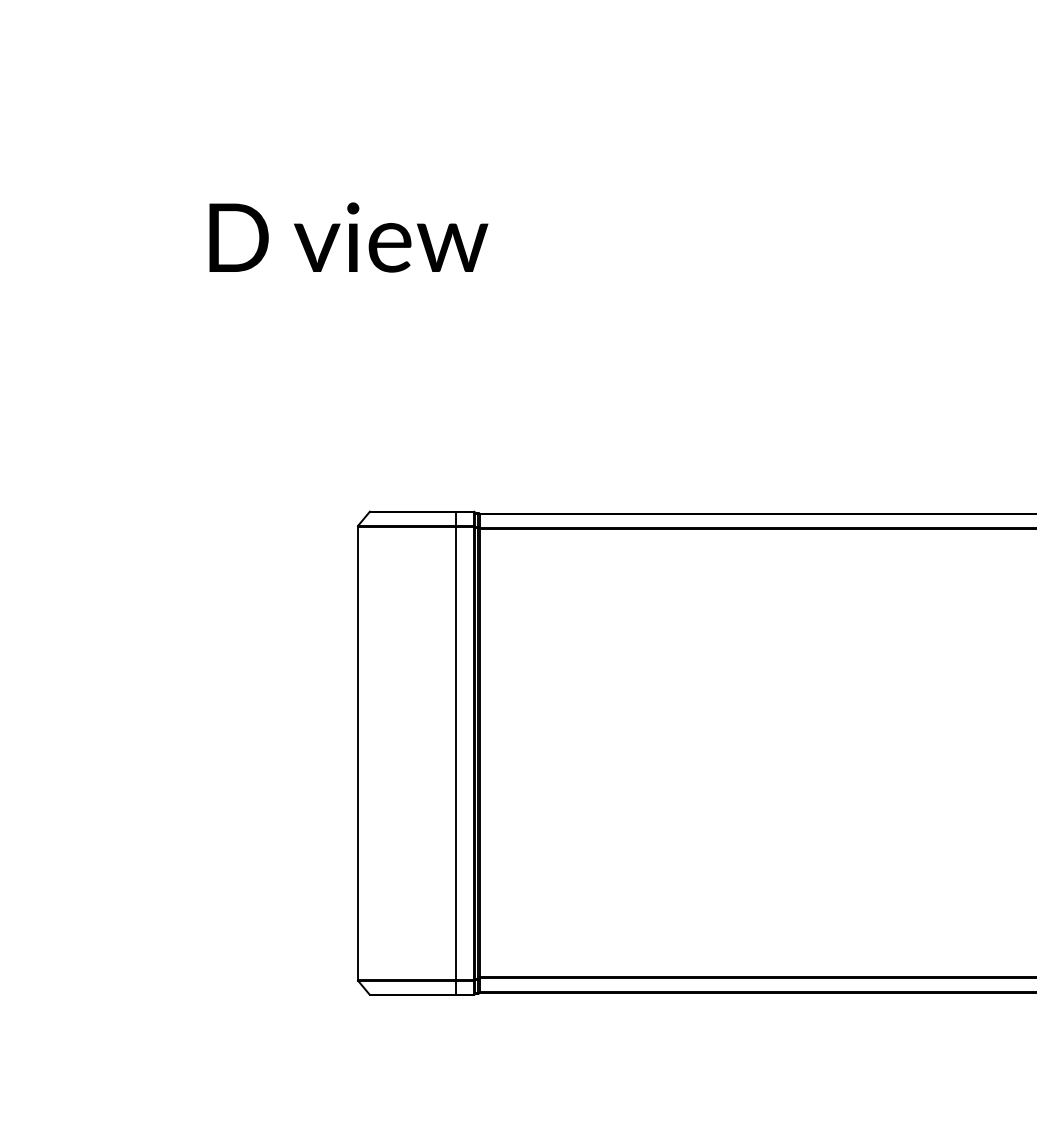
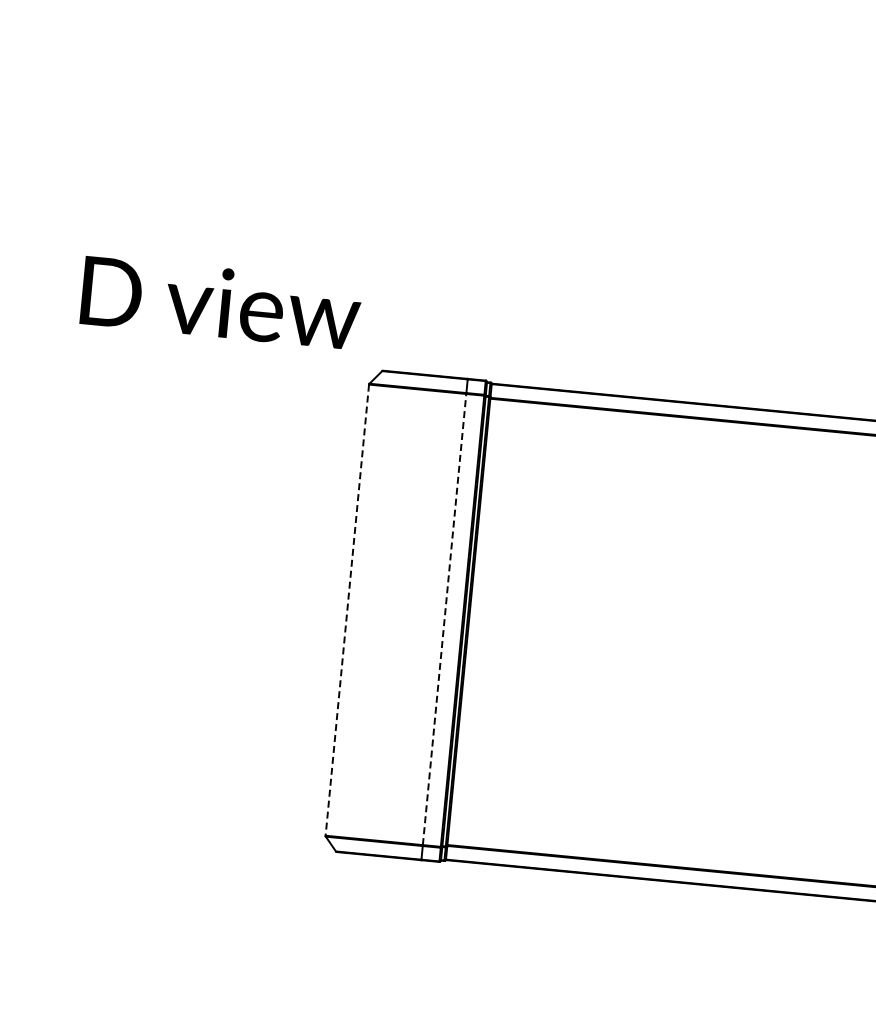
text: (348, 237) -> (220, 302), moved
line: (357, 753) -> (347, 610), solid -> dashed
line: (455, 753) -> (444, 619), solid -> dashed

